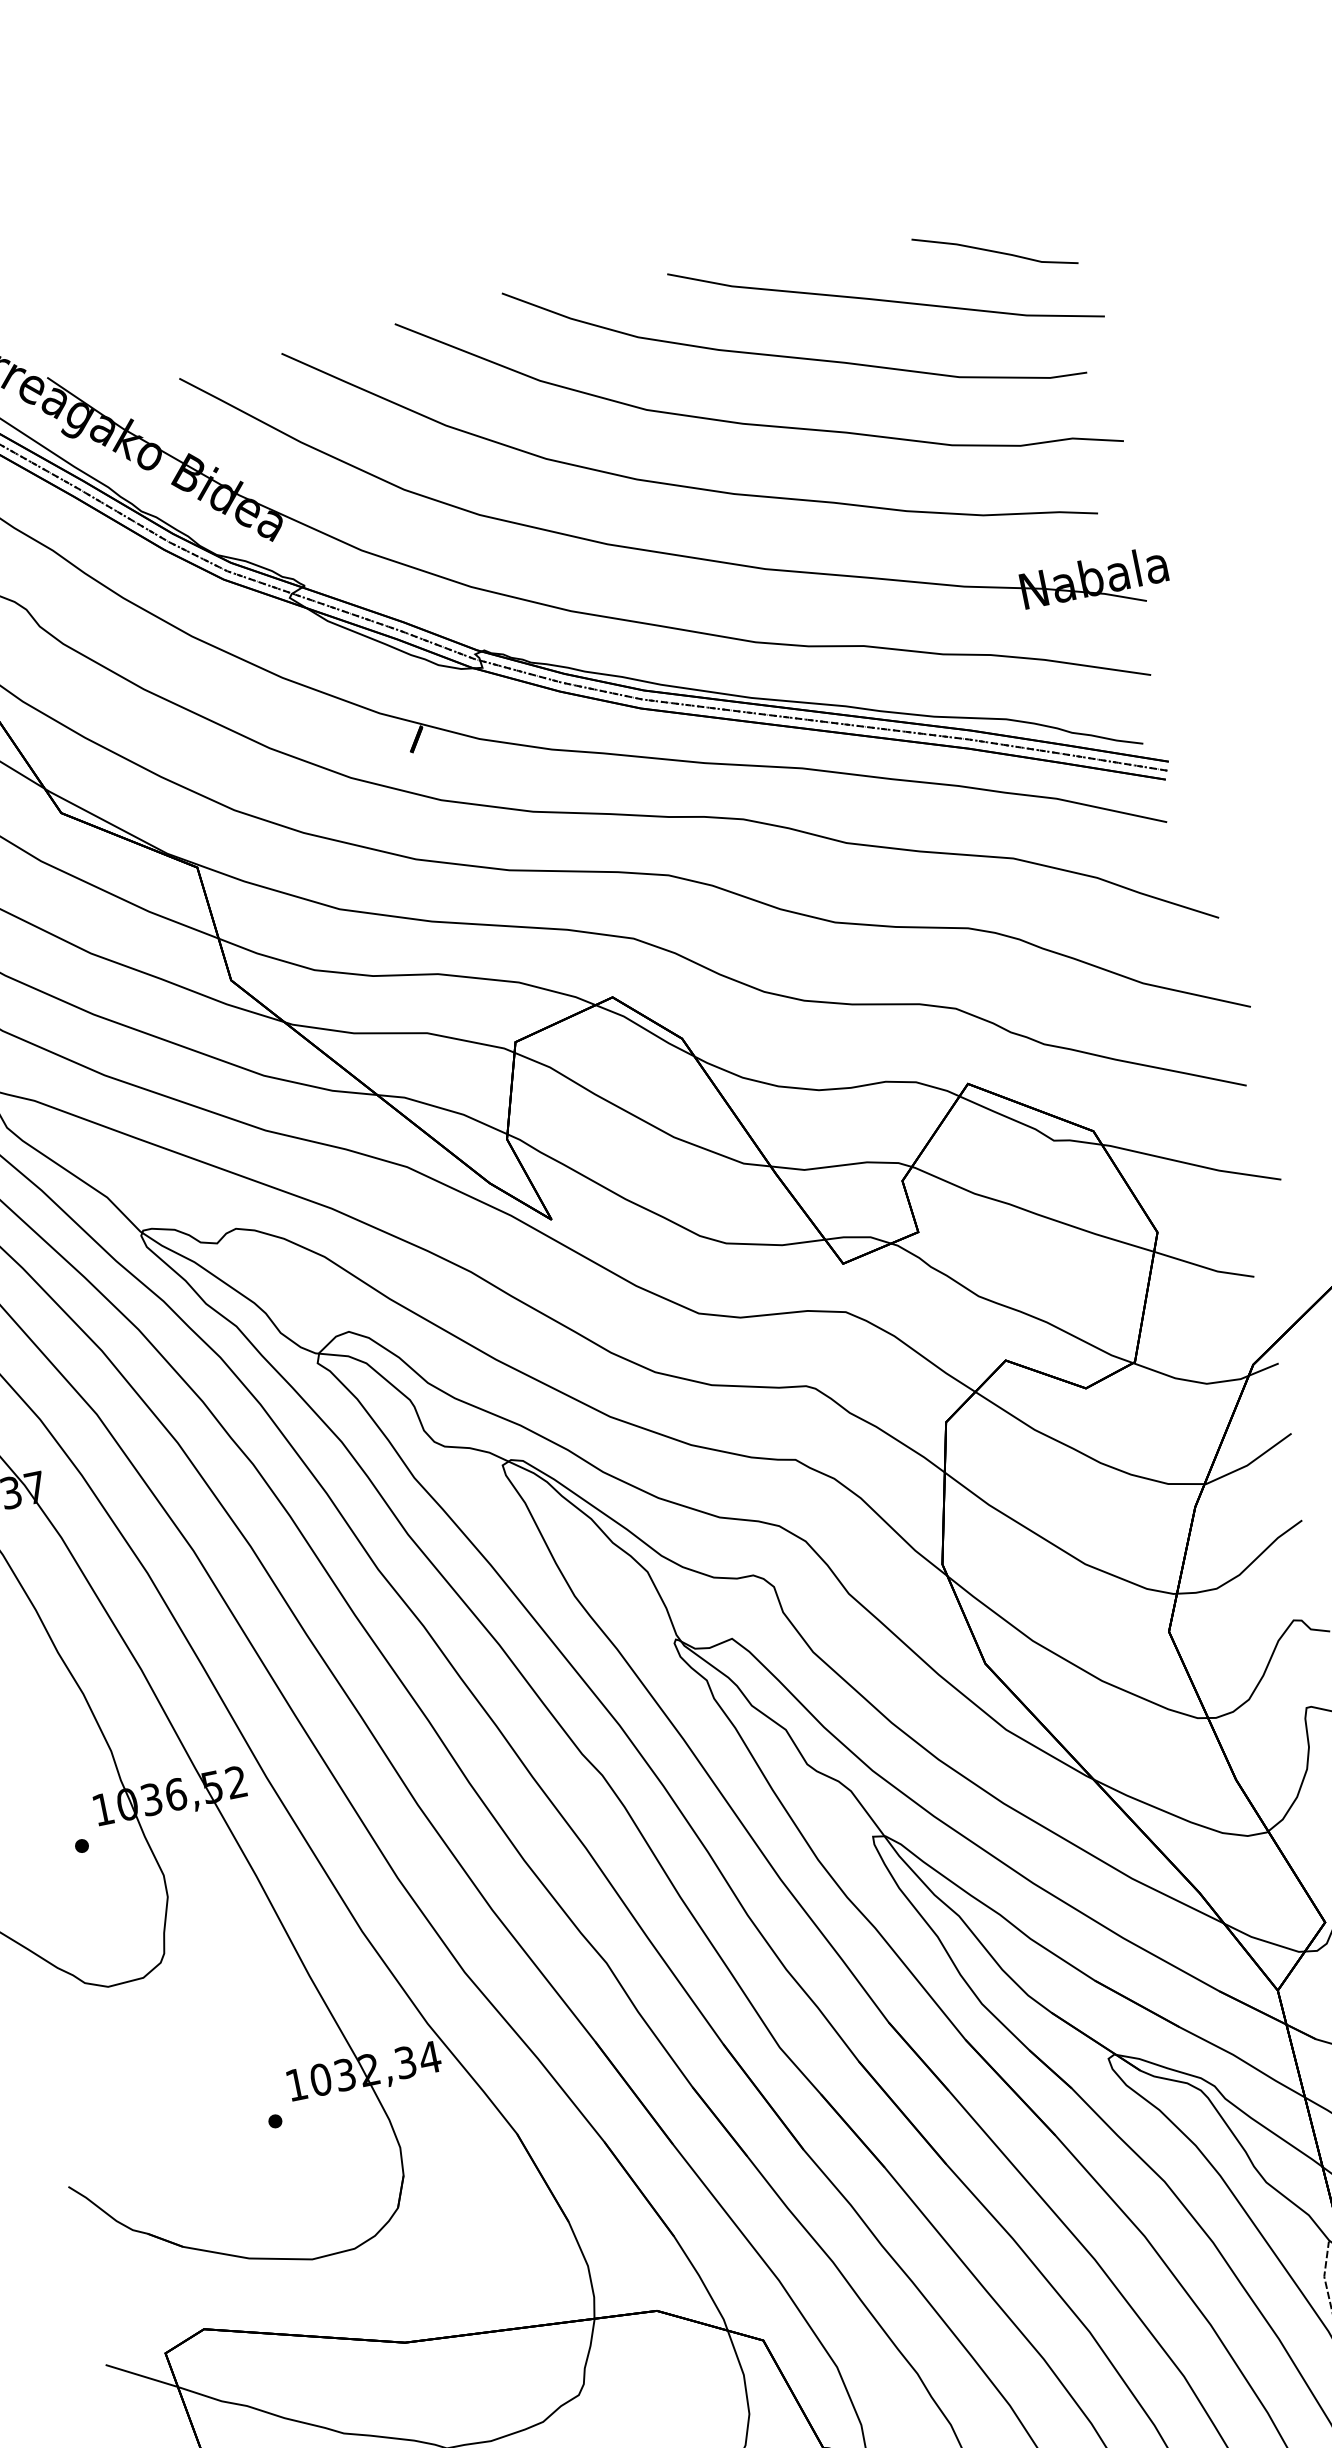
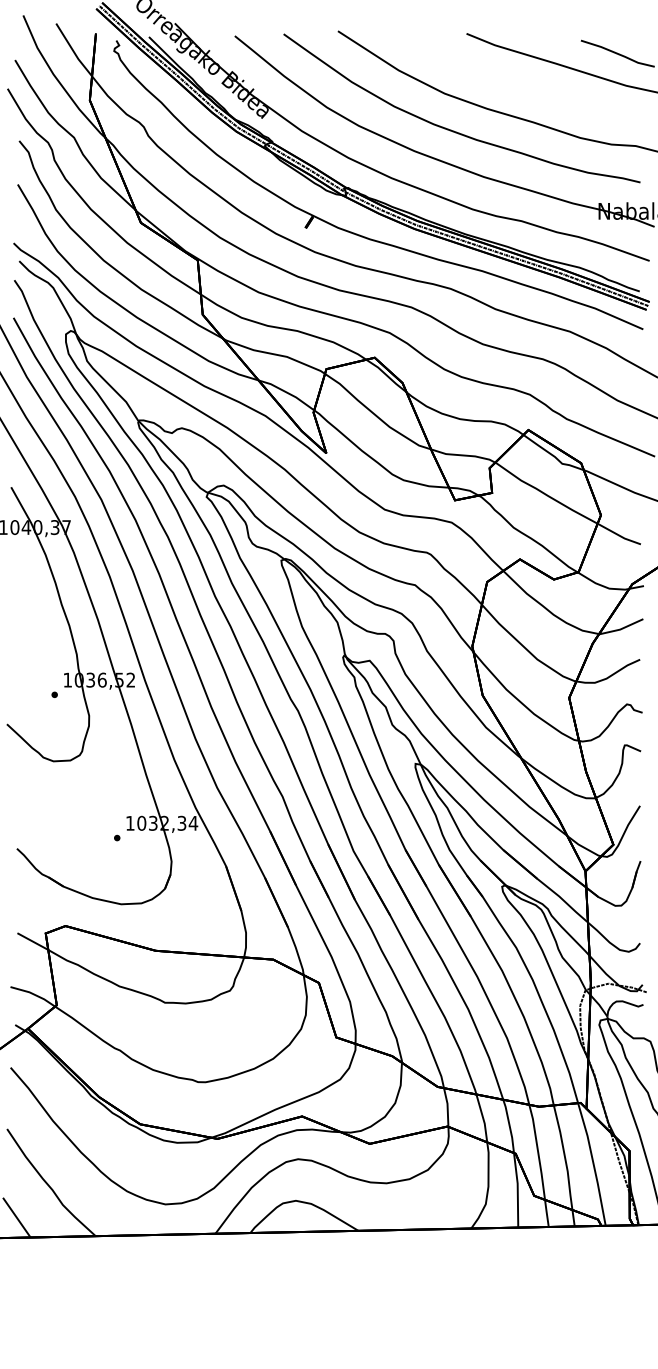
curve: (788, 354) -> (514, 81), removed

